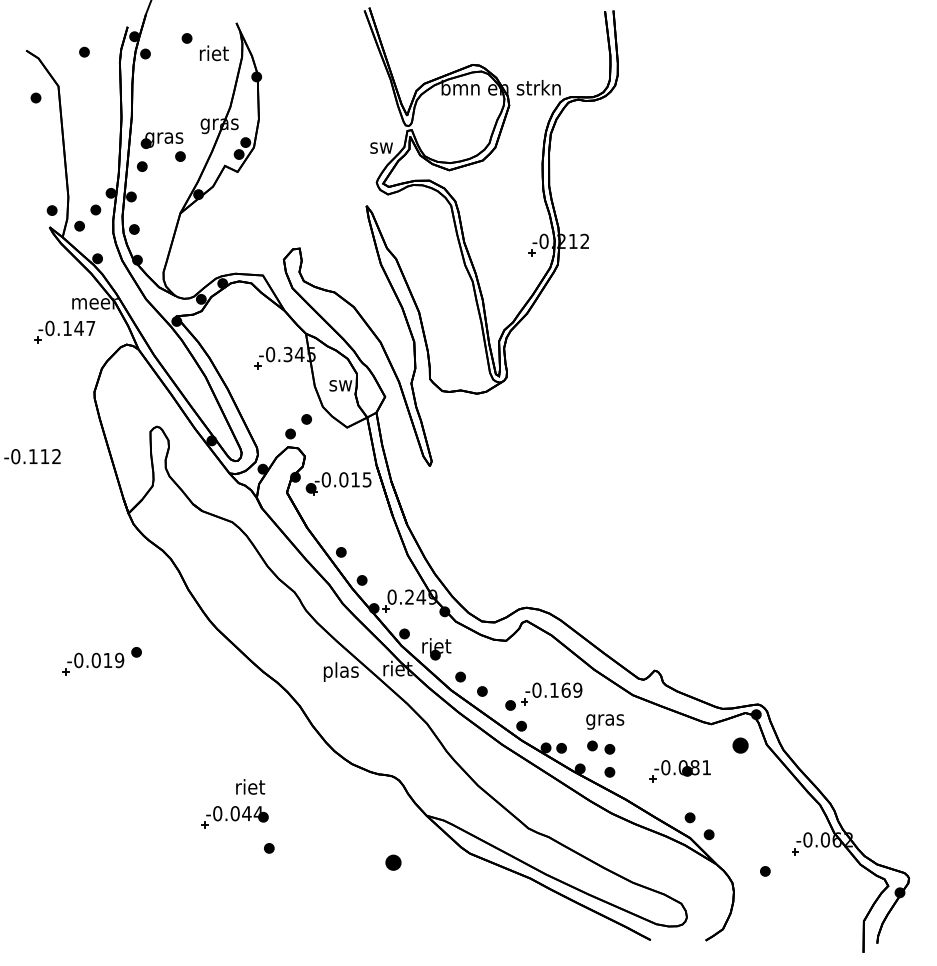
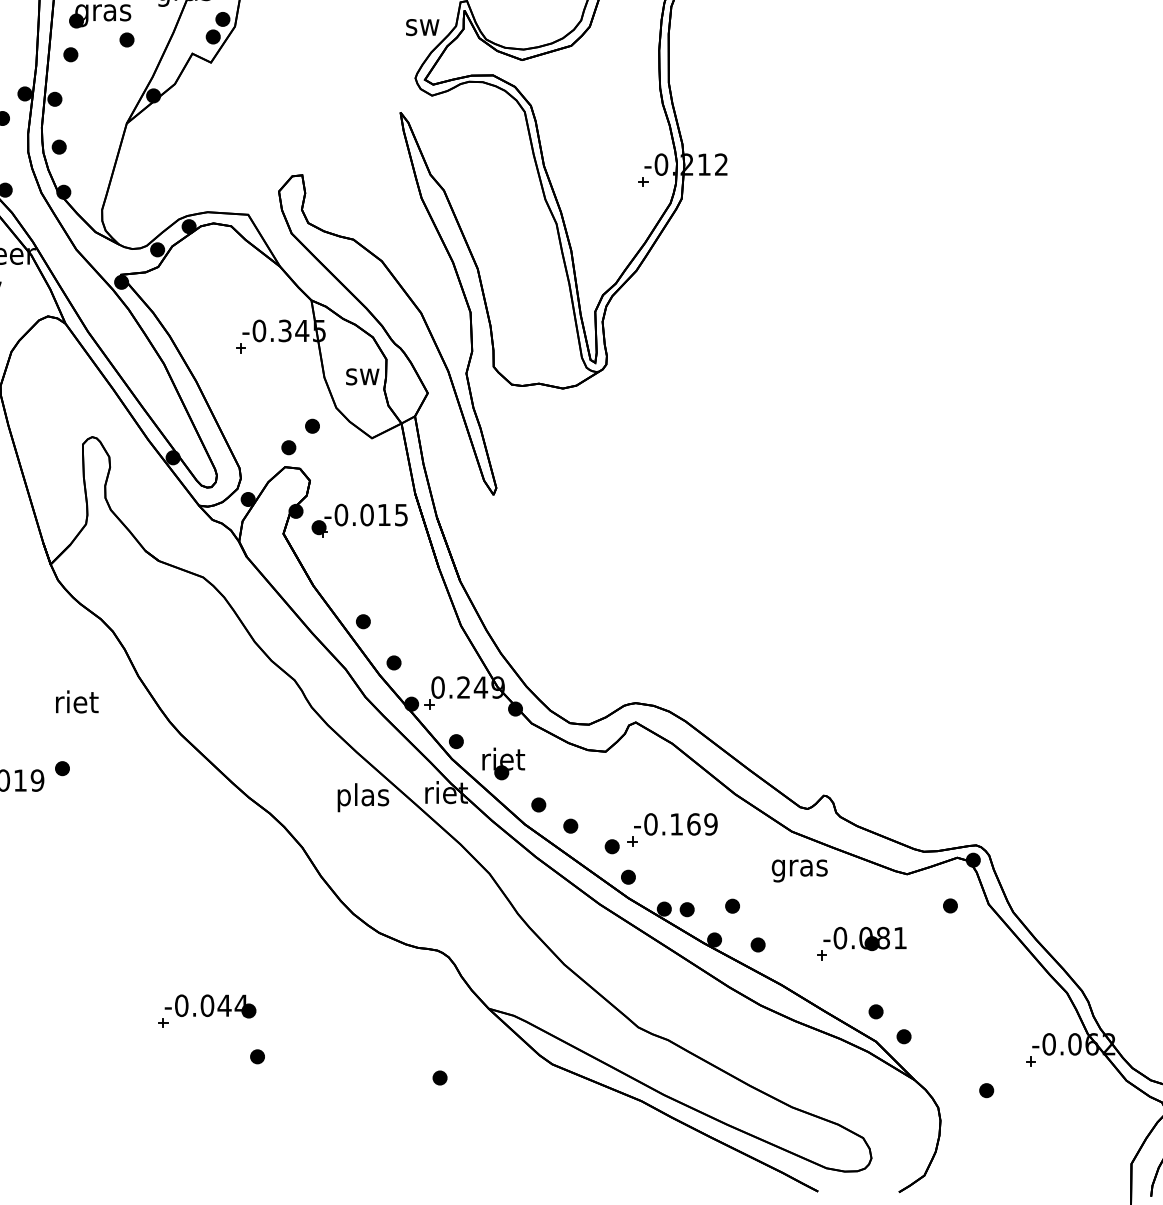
text: (605, 721) -> (800, 870), moved
part: (740, 745) -> (950, 905), size x0.62
part: (609, 749) -> (757, 911), removed
text: (250, 786) -> (77, 701), moved
part: (393, 862) -> (440, 1077), size x0.62

